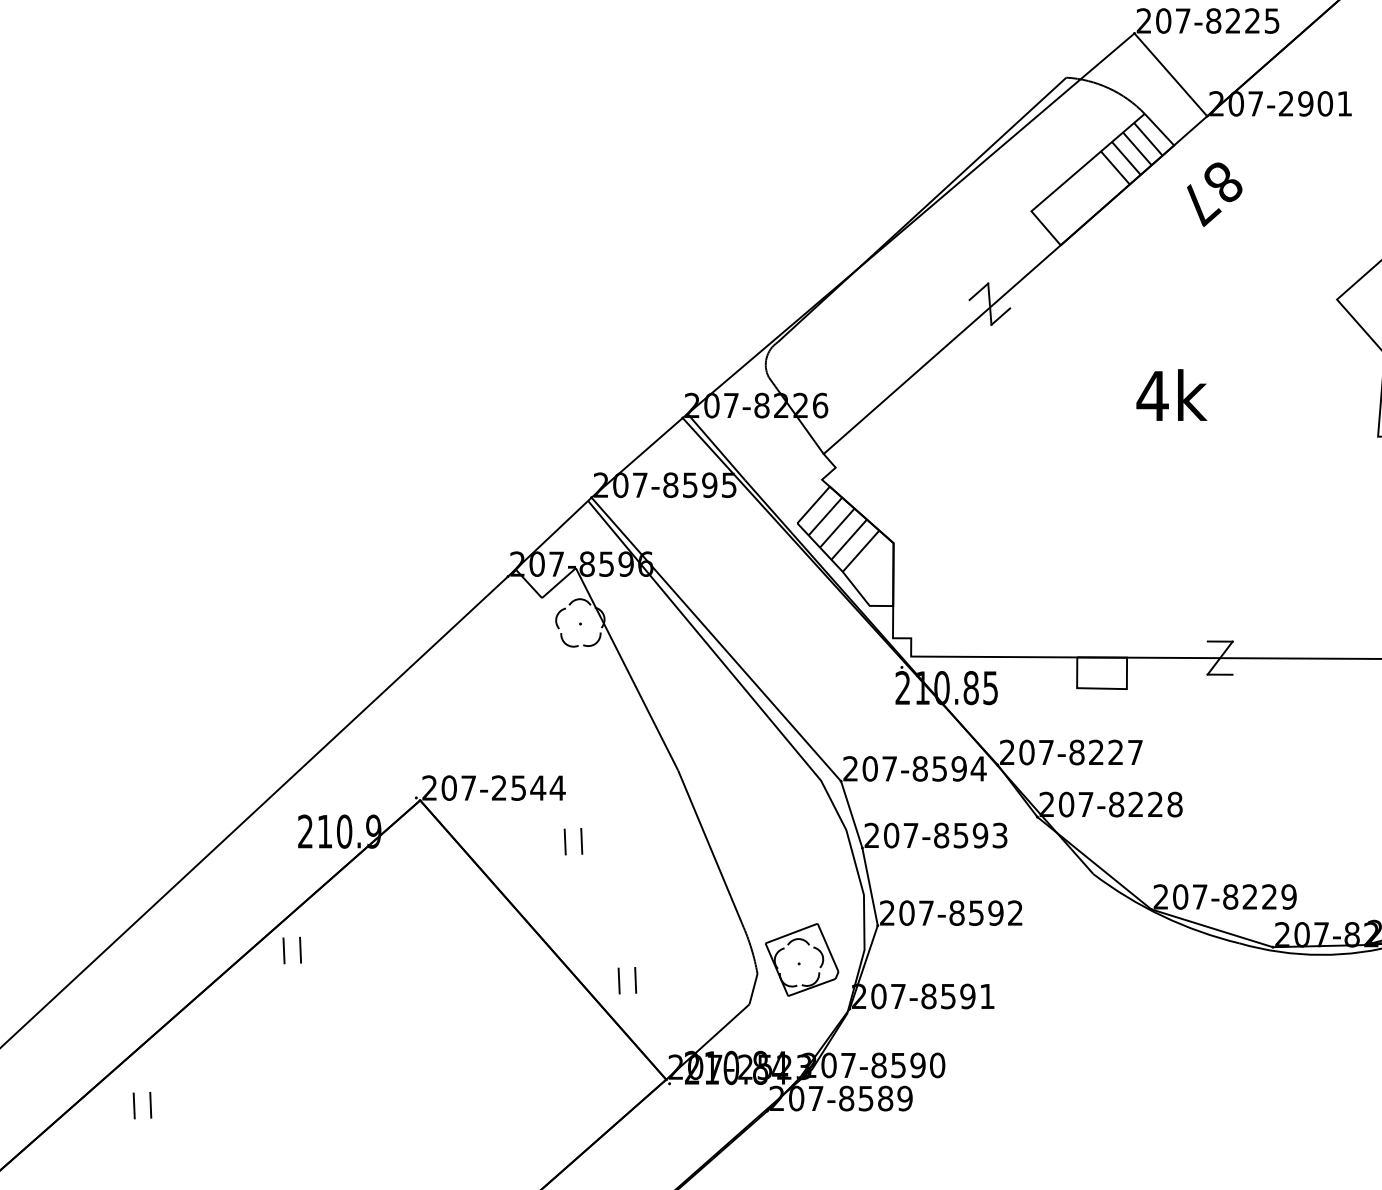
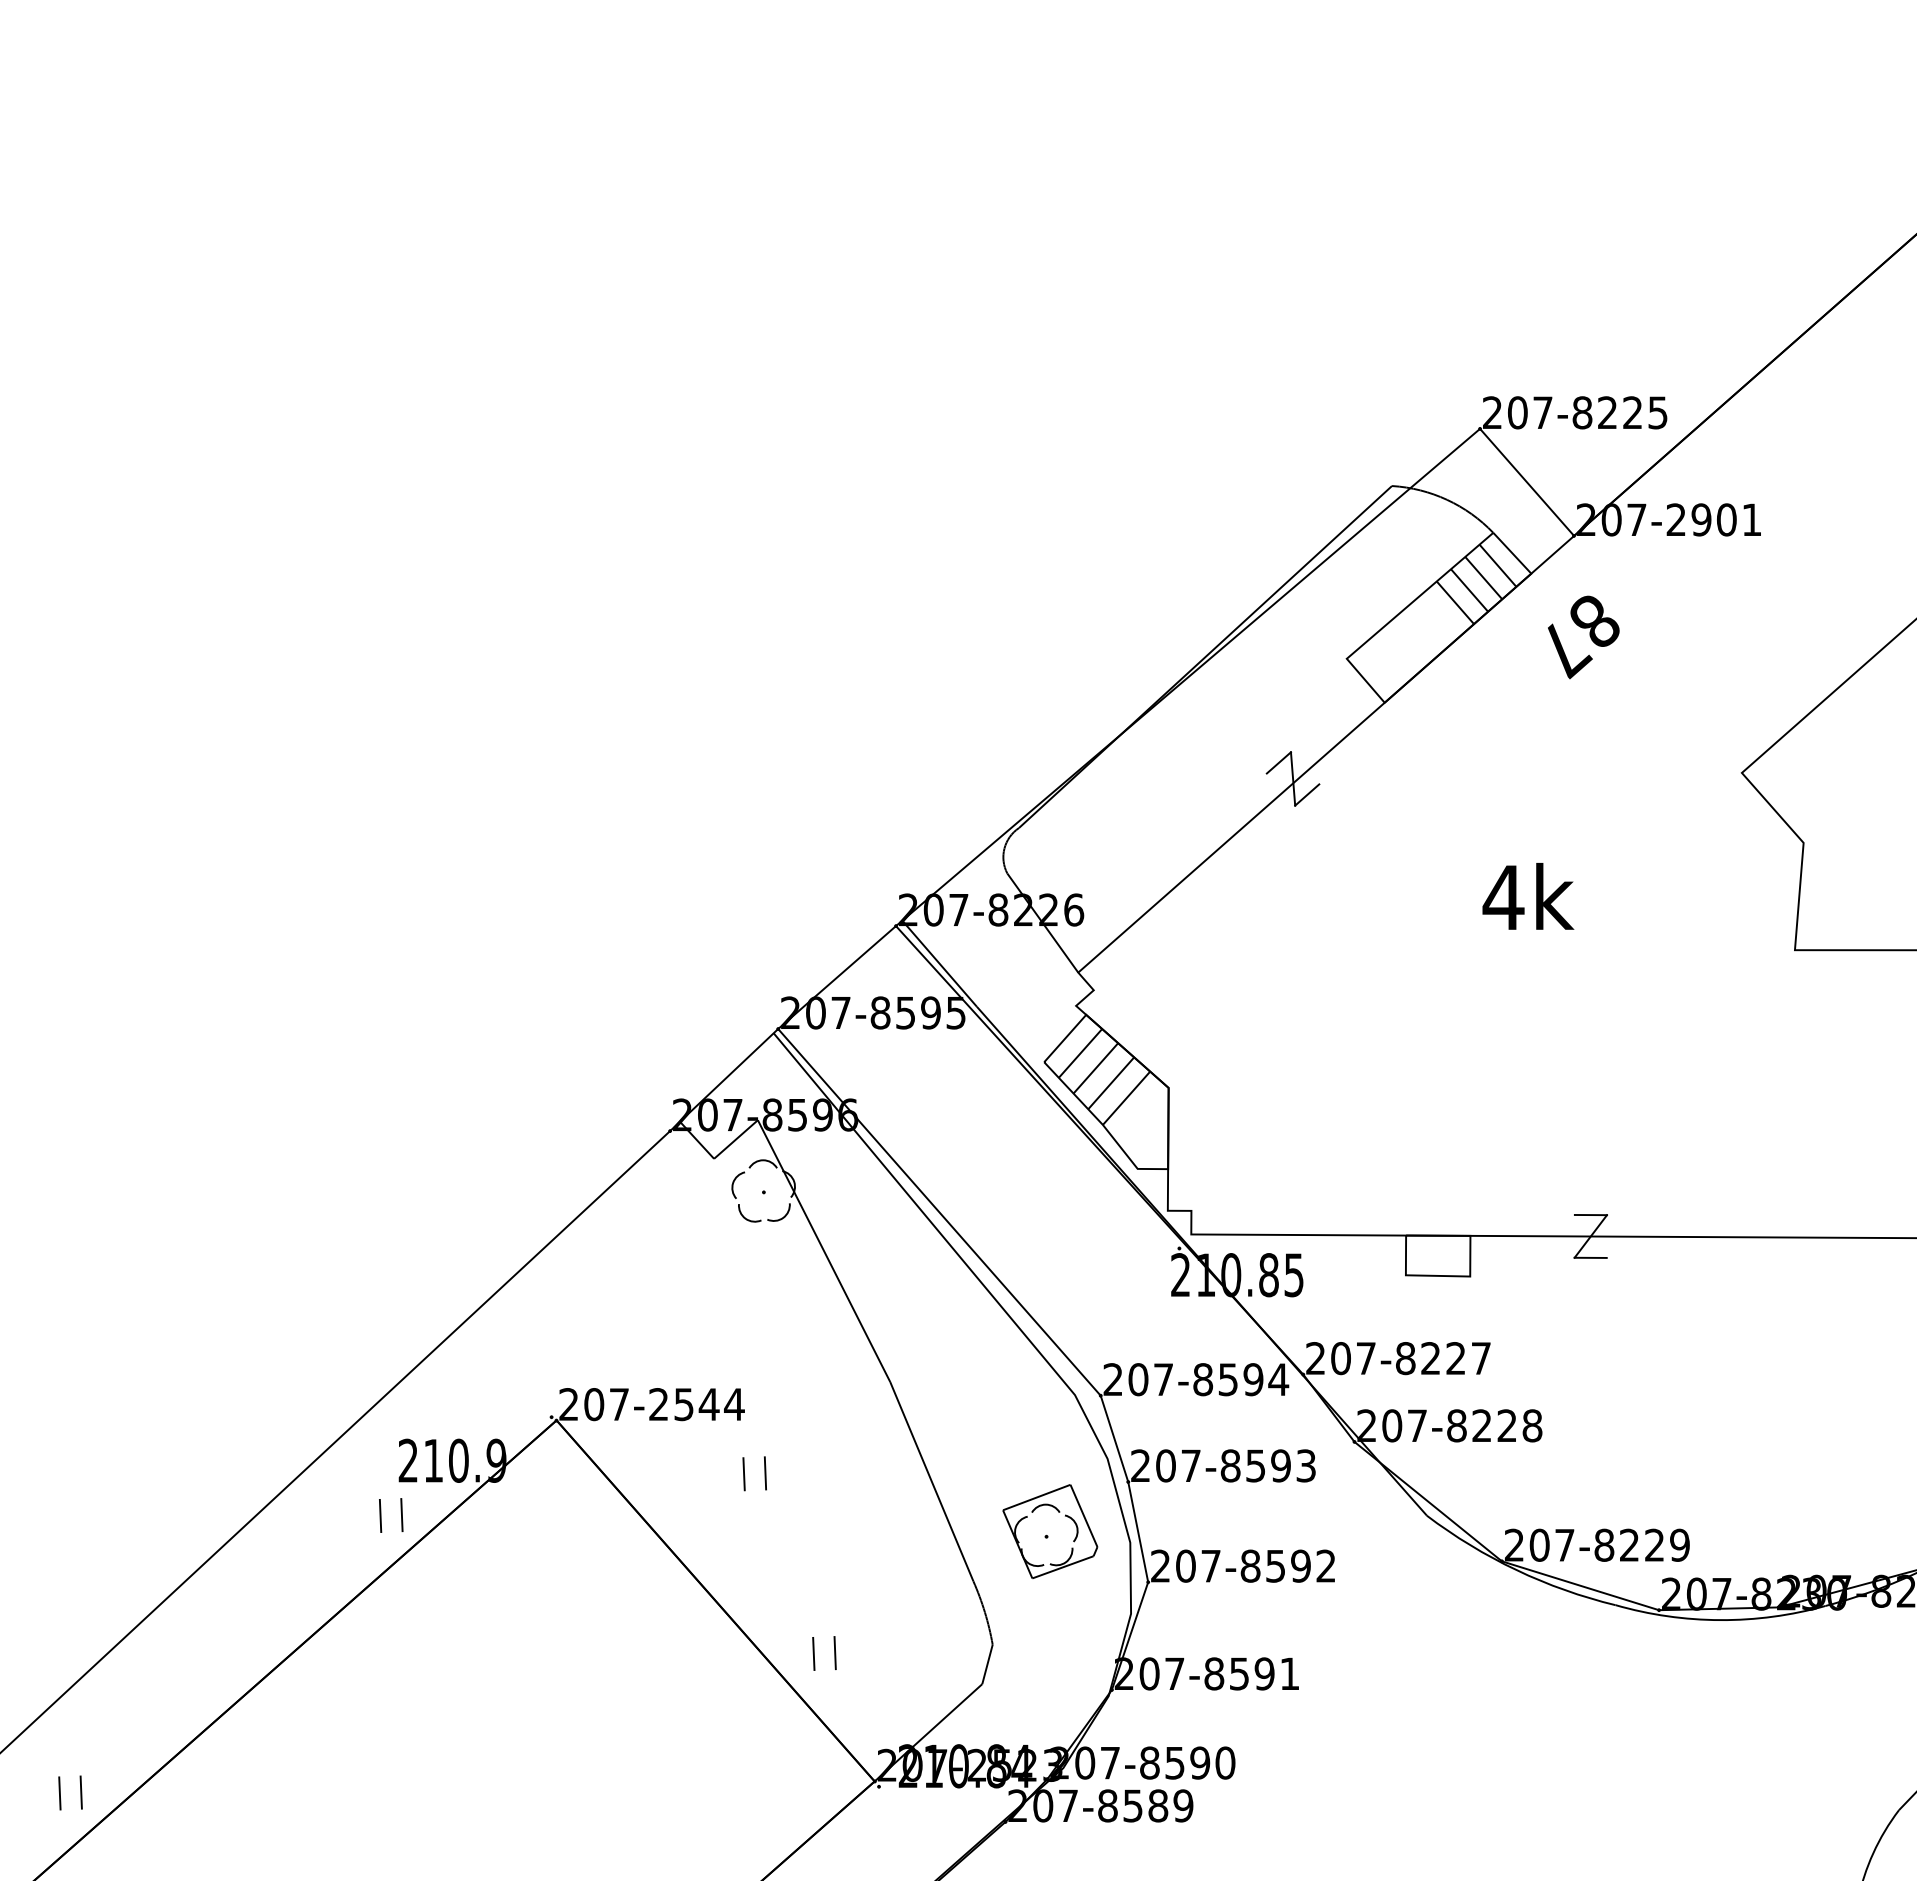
part: (299, 948) -> (400, 1512), moved
part: (802, 959) -> (1050, 1531), moved
part: (134, 1105) -> (60, 1792), moved

